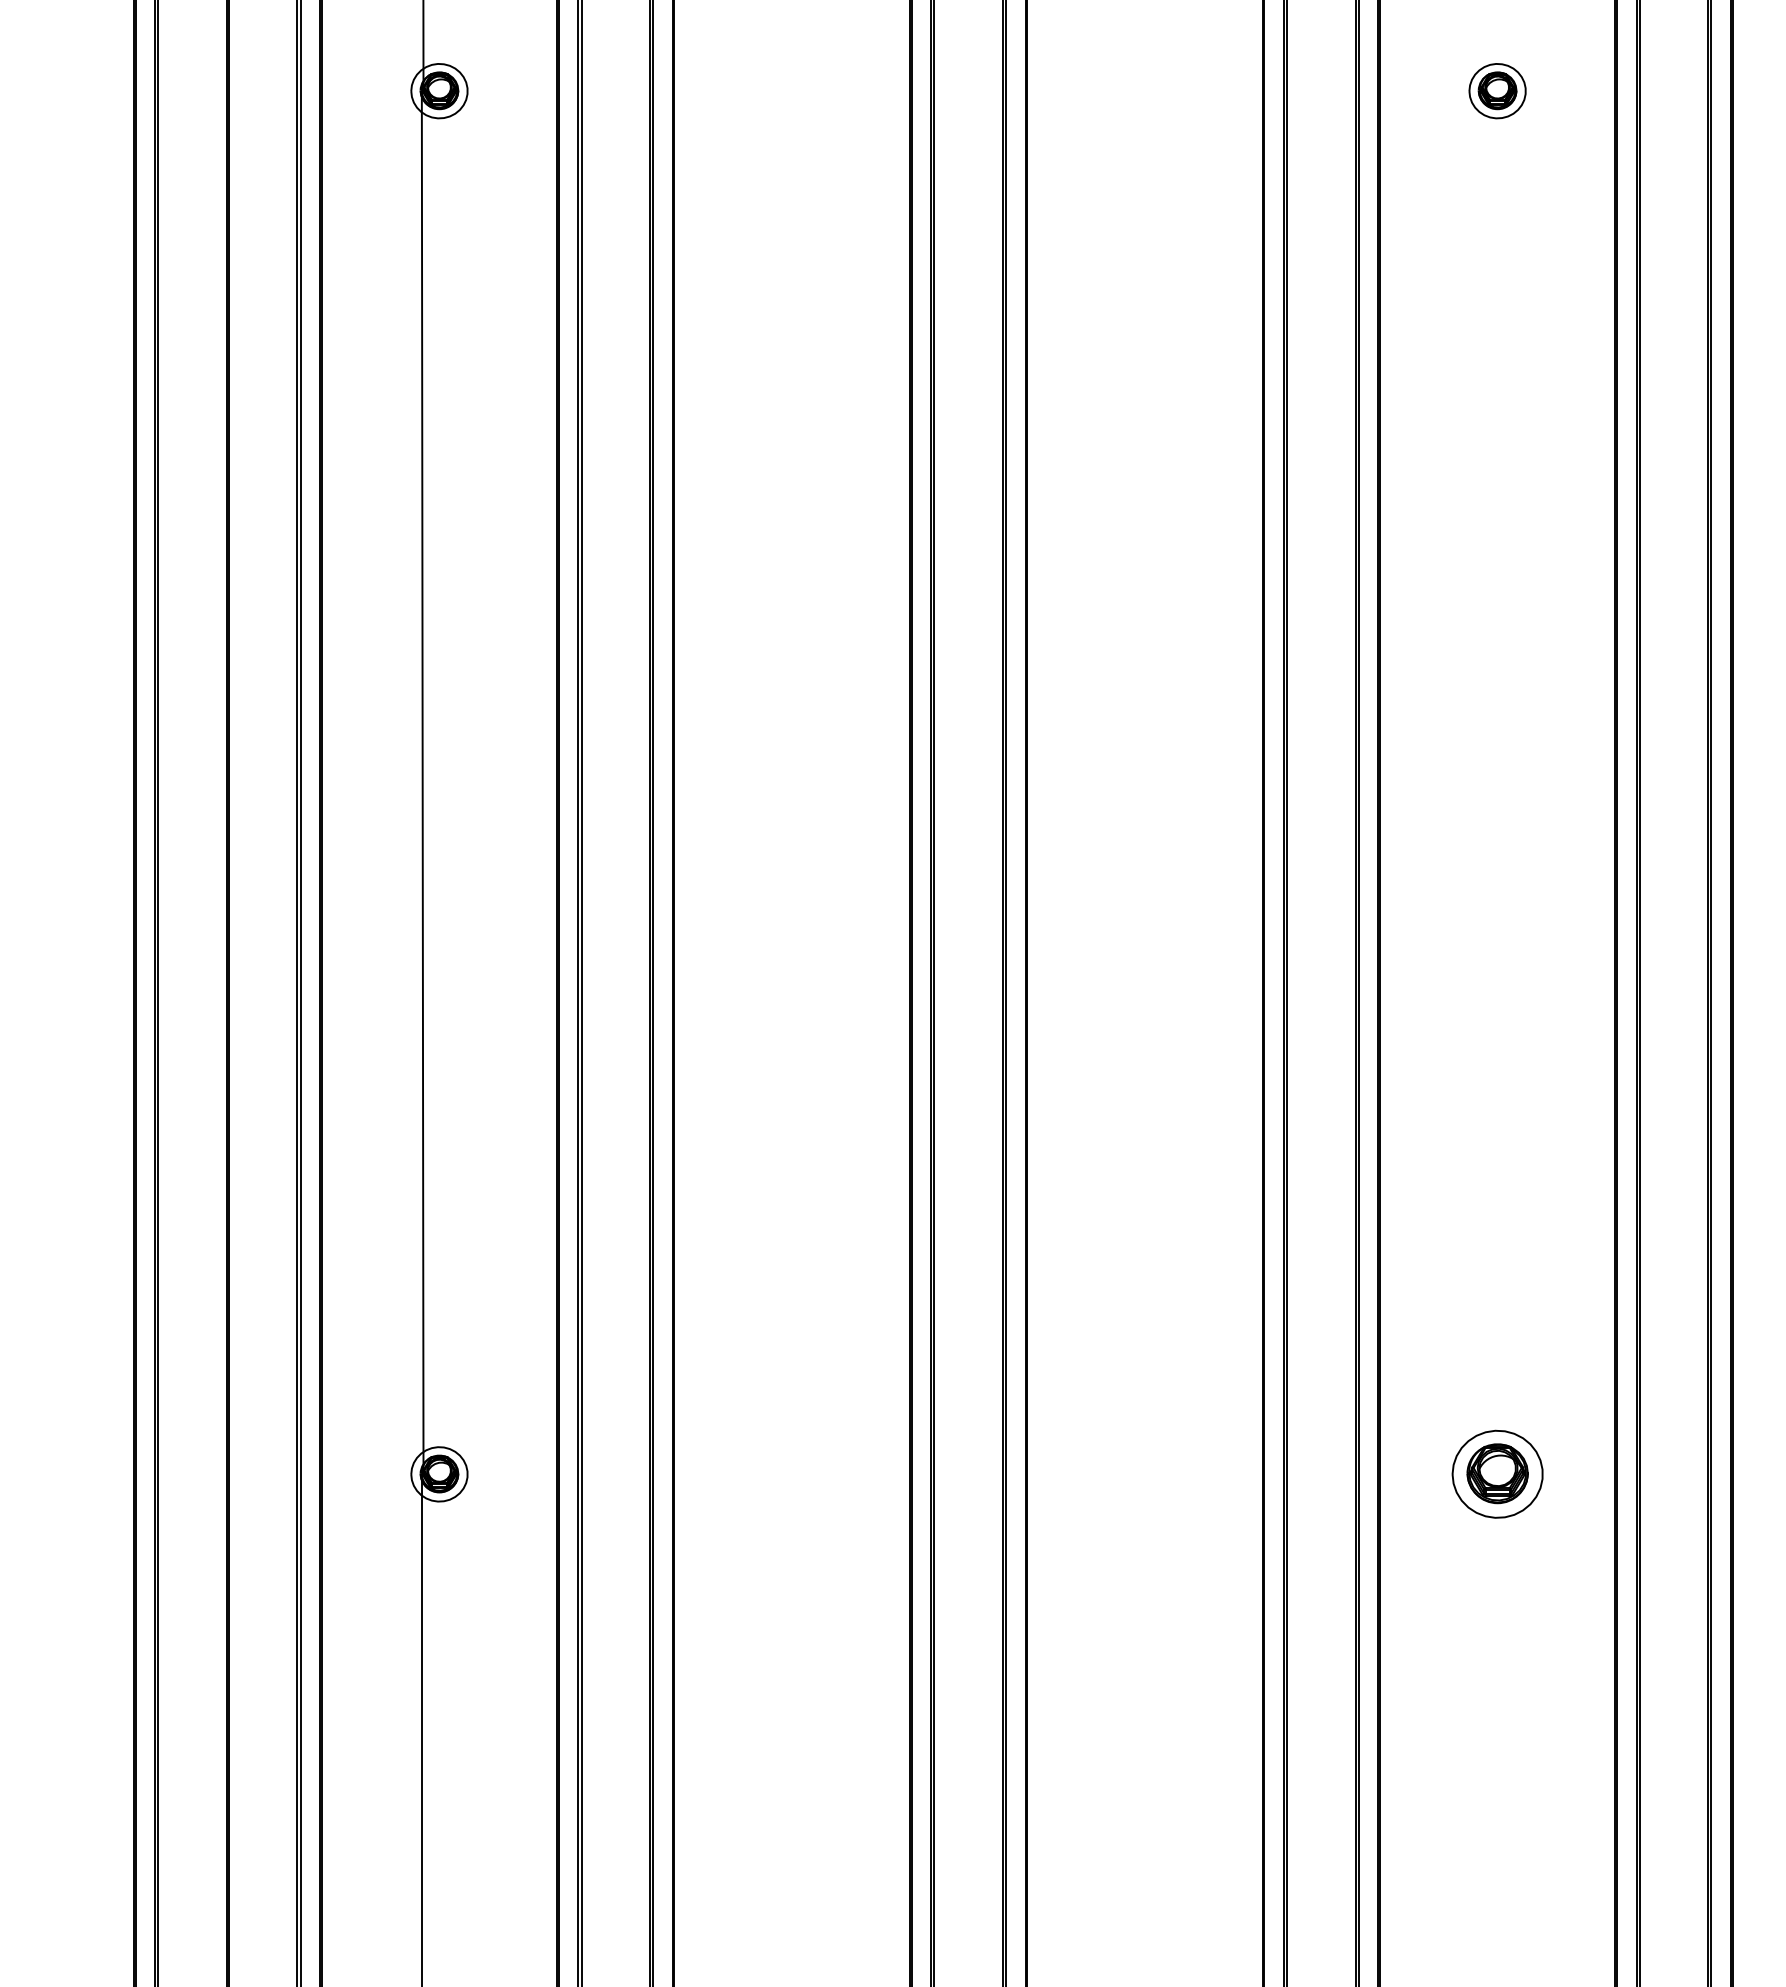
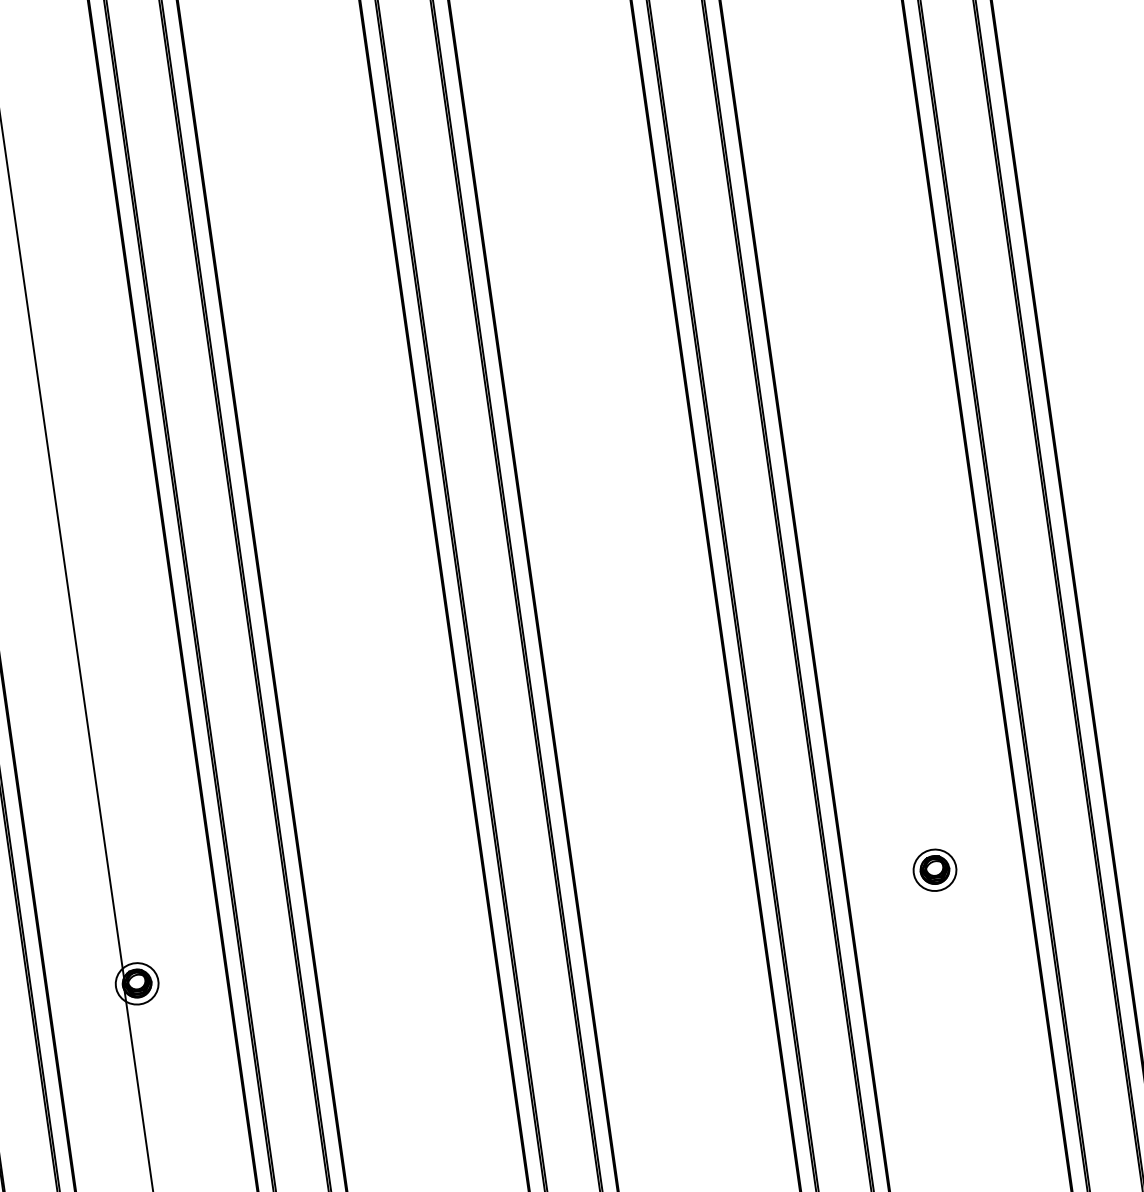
part: (1497, 1474) -> (934, 870), size x0.62

